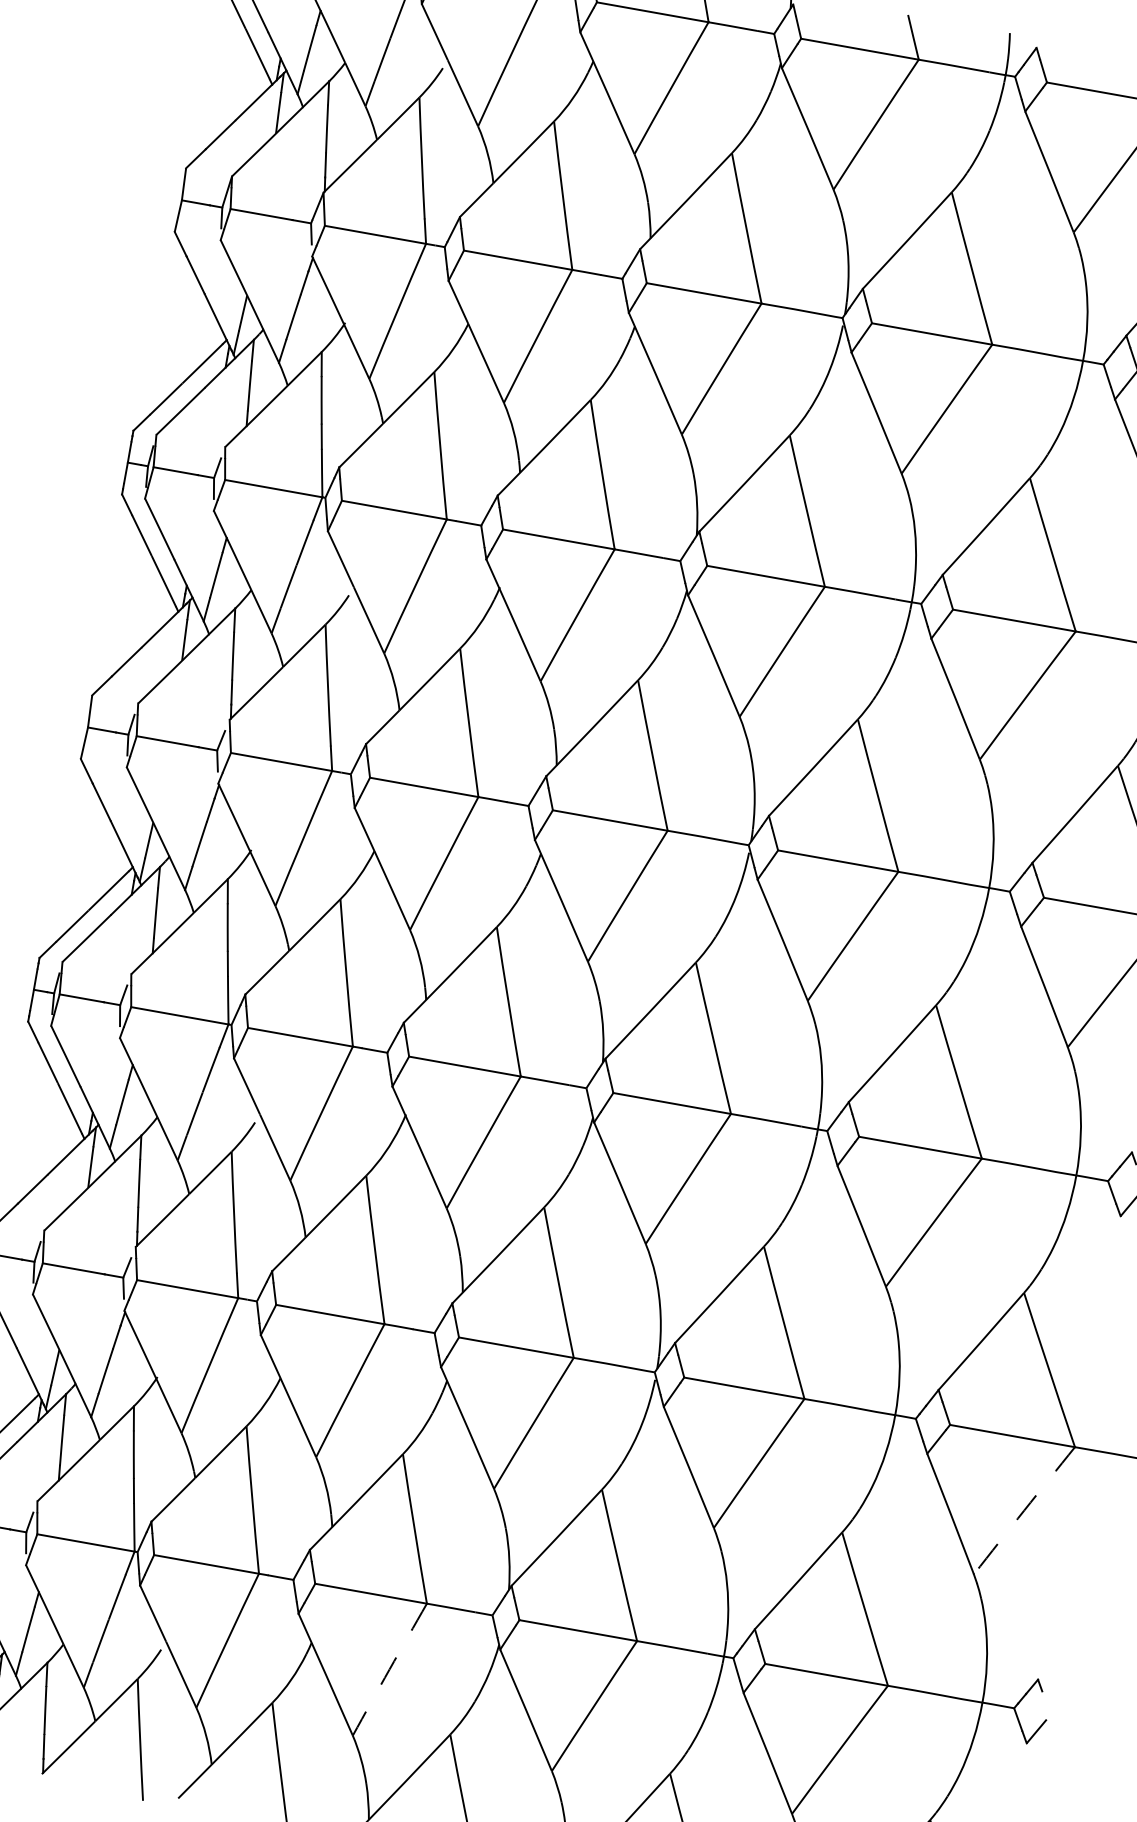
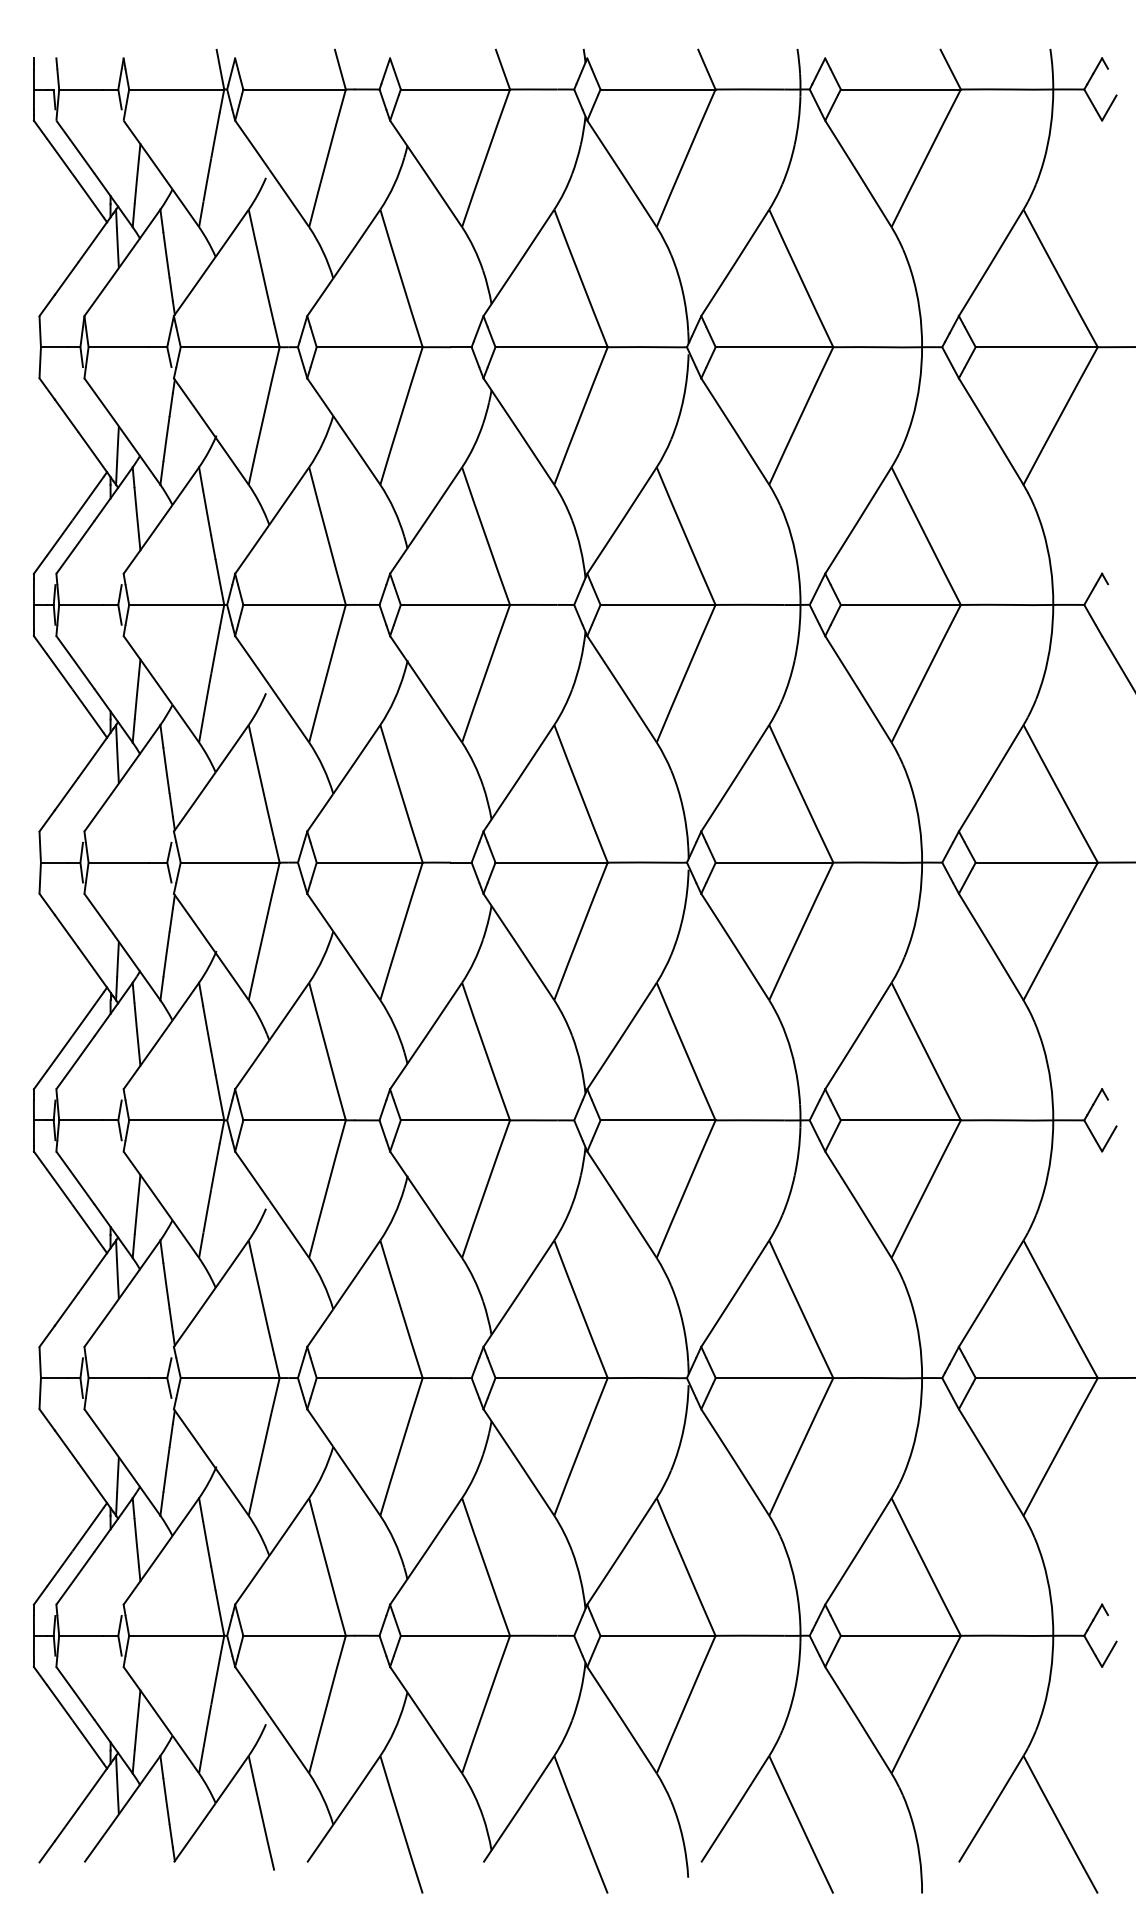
arc: (1024, 1510) -> (1060, 1446), dashed -> solid
arc: (389, 1669) -> (485, 1704), dashed -> solid

